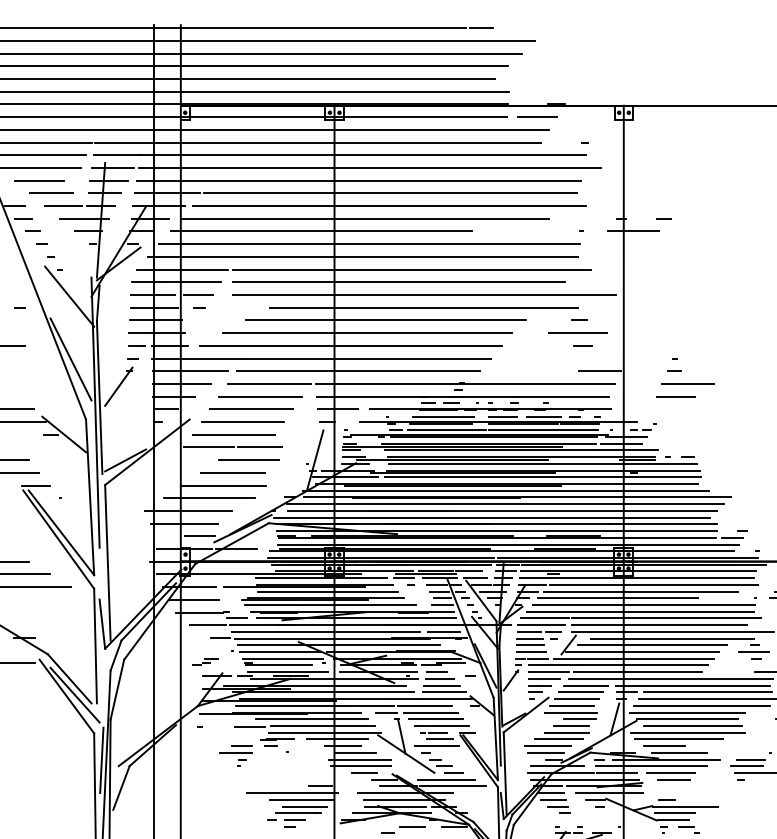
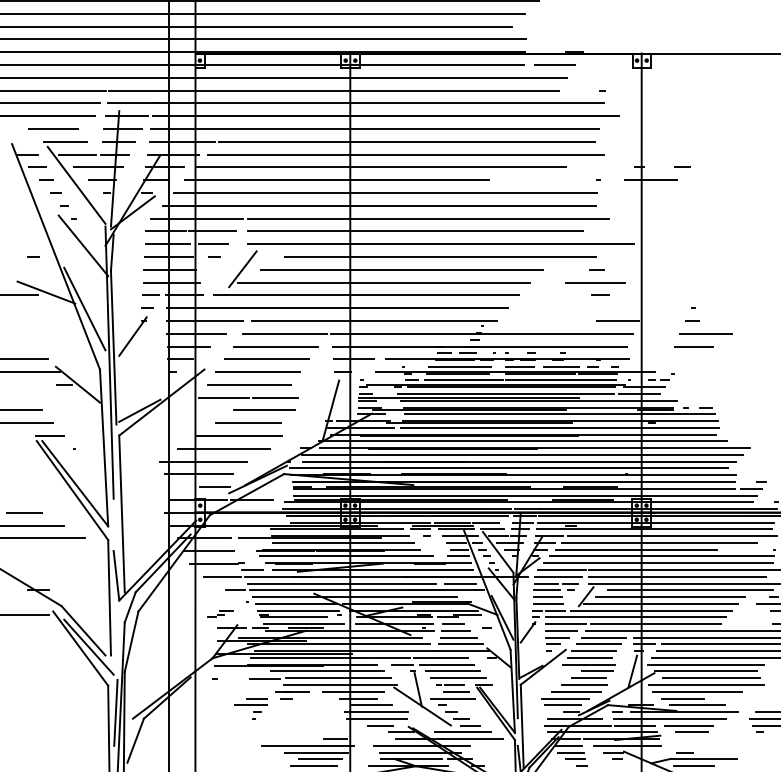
line: (62, 236) -> (76, 185), added
line: (227, 319) -> (242, 268), added
line: (32, 343) -> (46, 293), added

